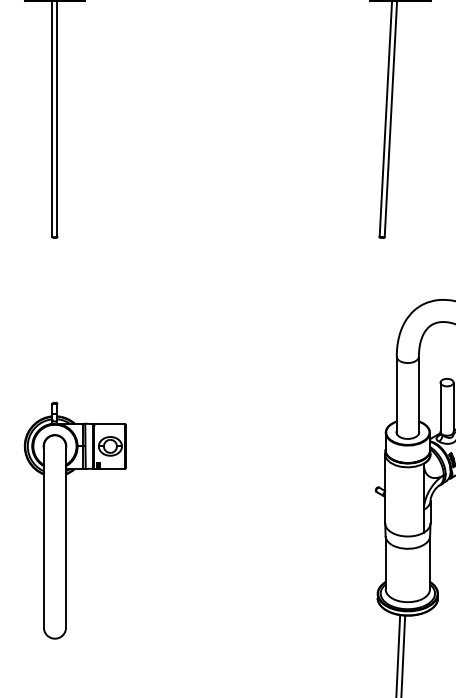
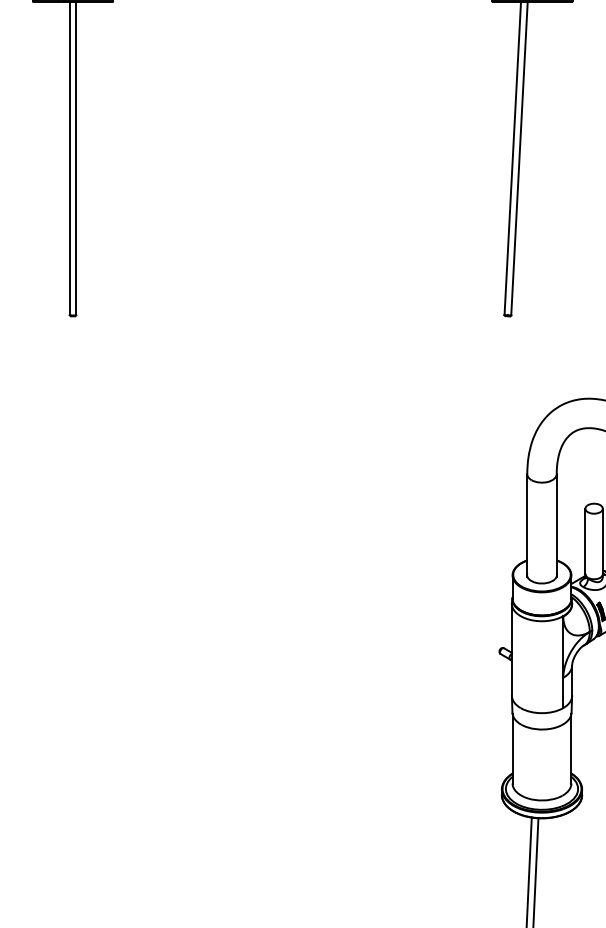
part: (66, 520) -> (88, 691), removed

